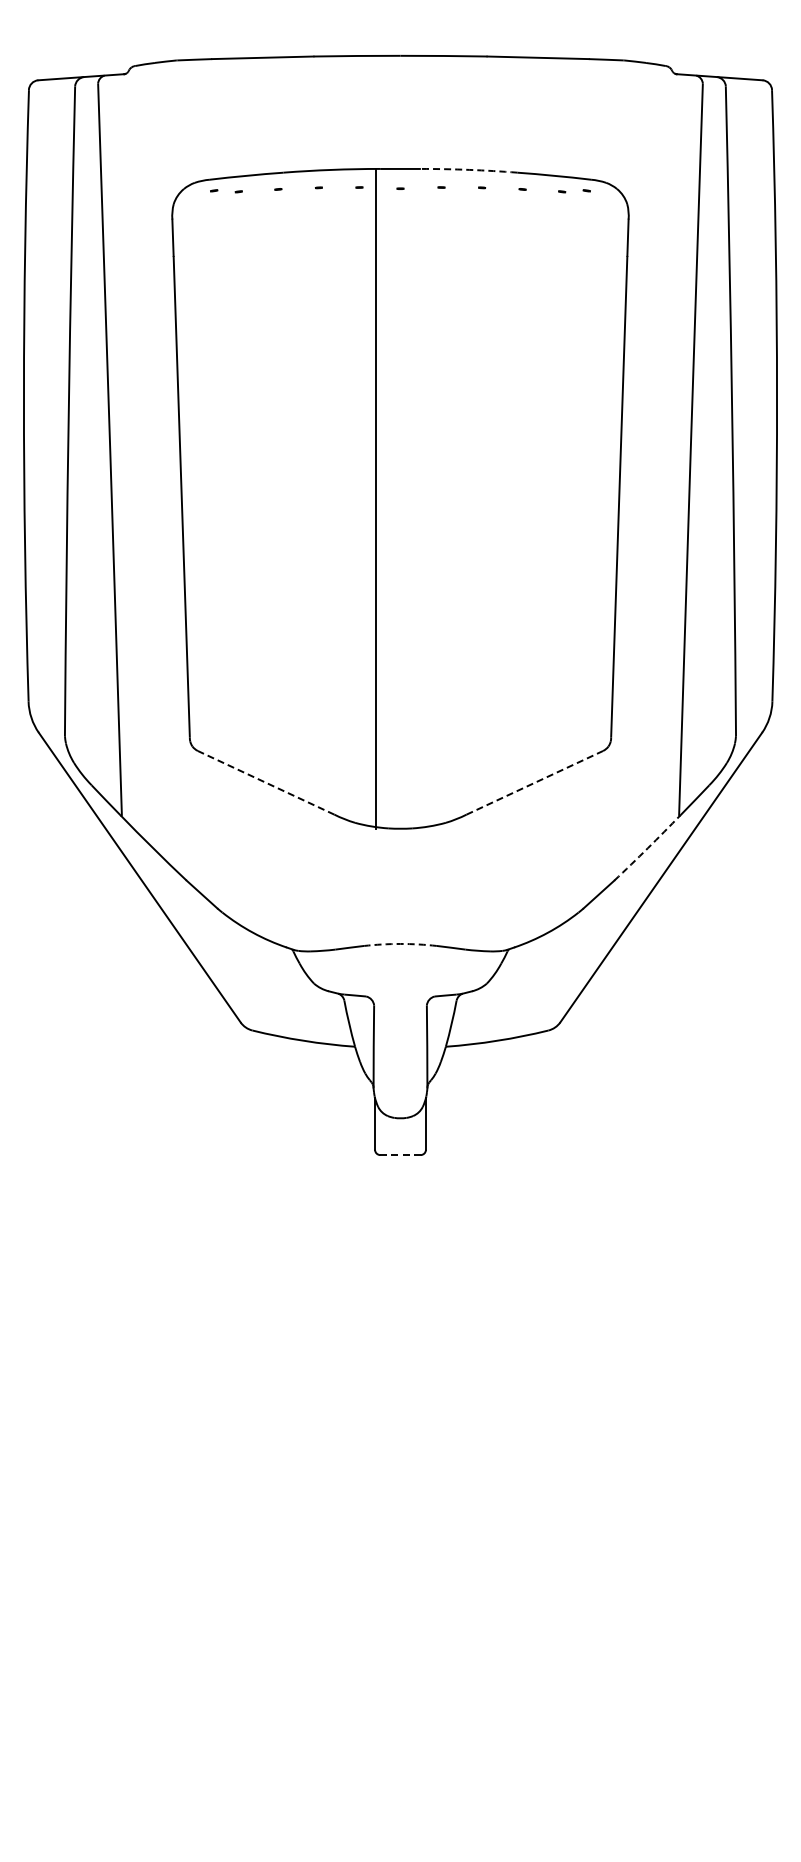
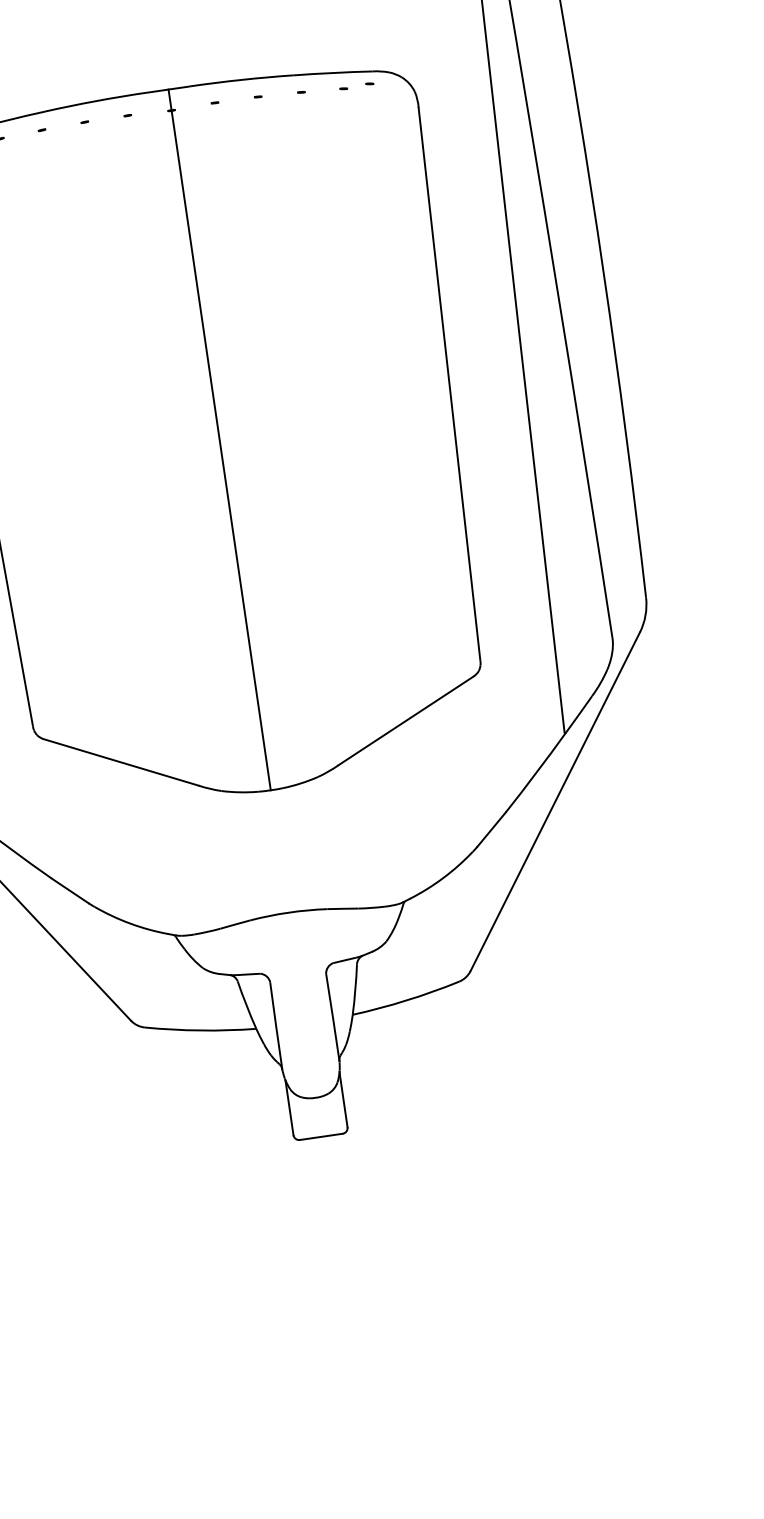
arc: (469, 169) -> (241, 79), dashed -> solid
line: (375, 498) -> (219, 439), moved
line: (265, 782) -> (120, 762), dashed -> solid
line: (535, 782) -> (406, 720), dashed -> solid
arc: (647, 848) -> (536, 772), dashed -> solid
arc: (400, 943) -> (288, 912), dashed -> solid
line: (400, 1155) -> (321, 1137), dashed -> solid

